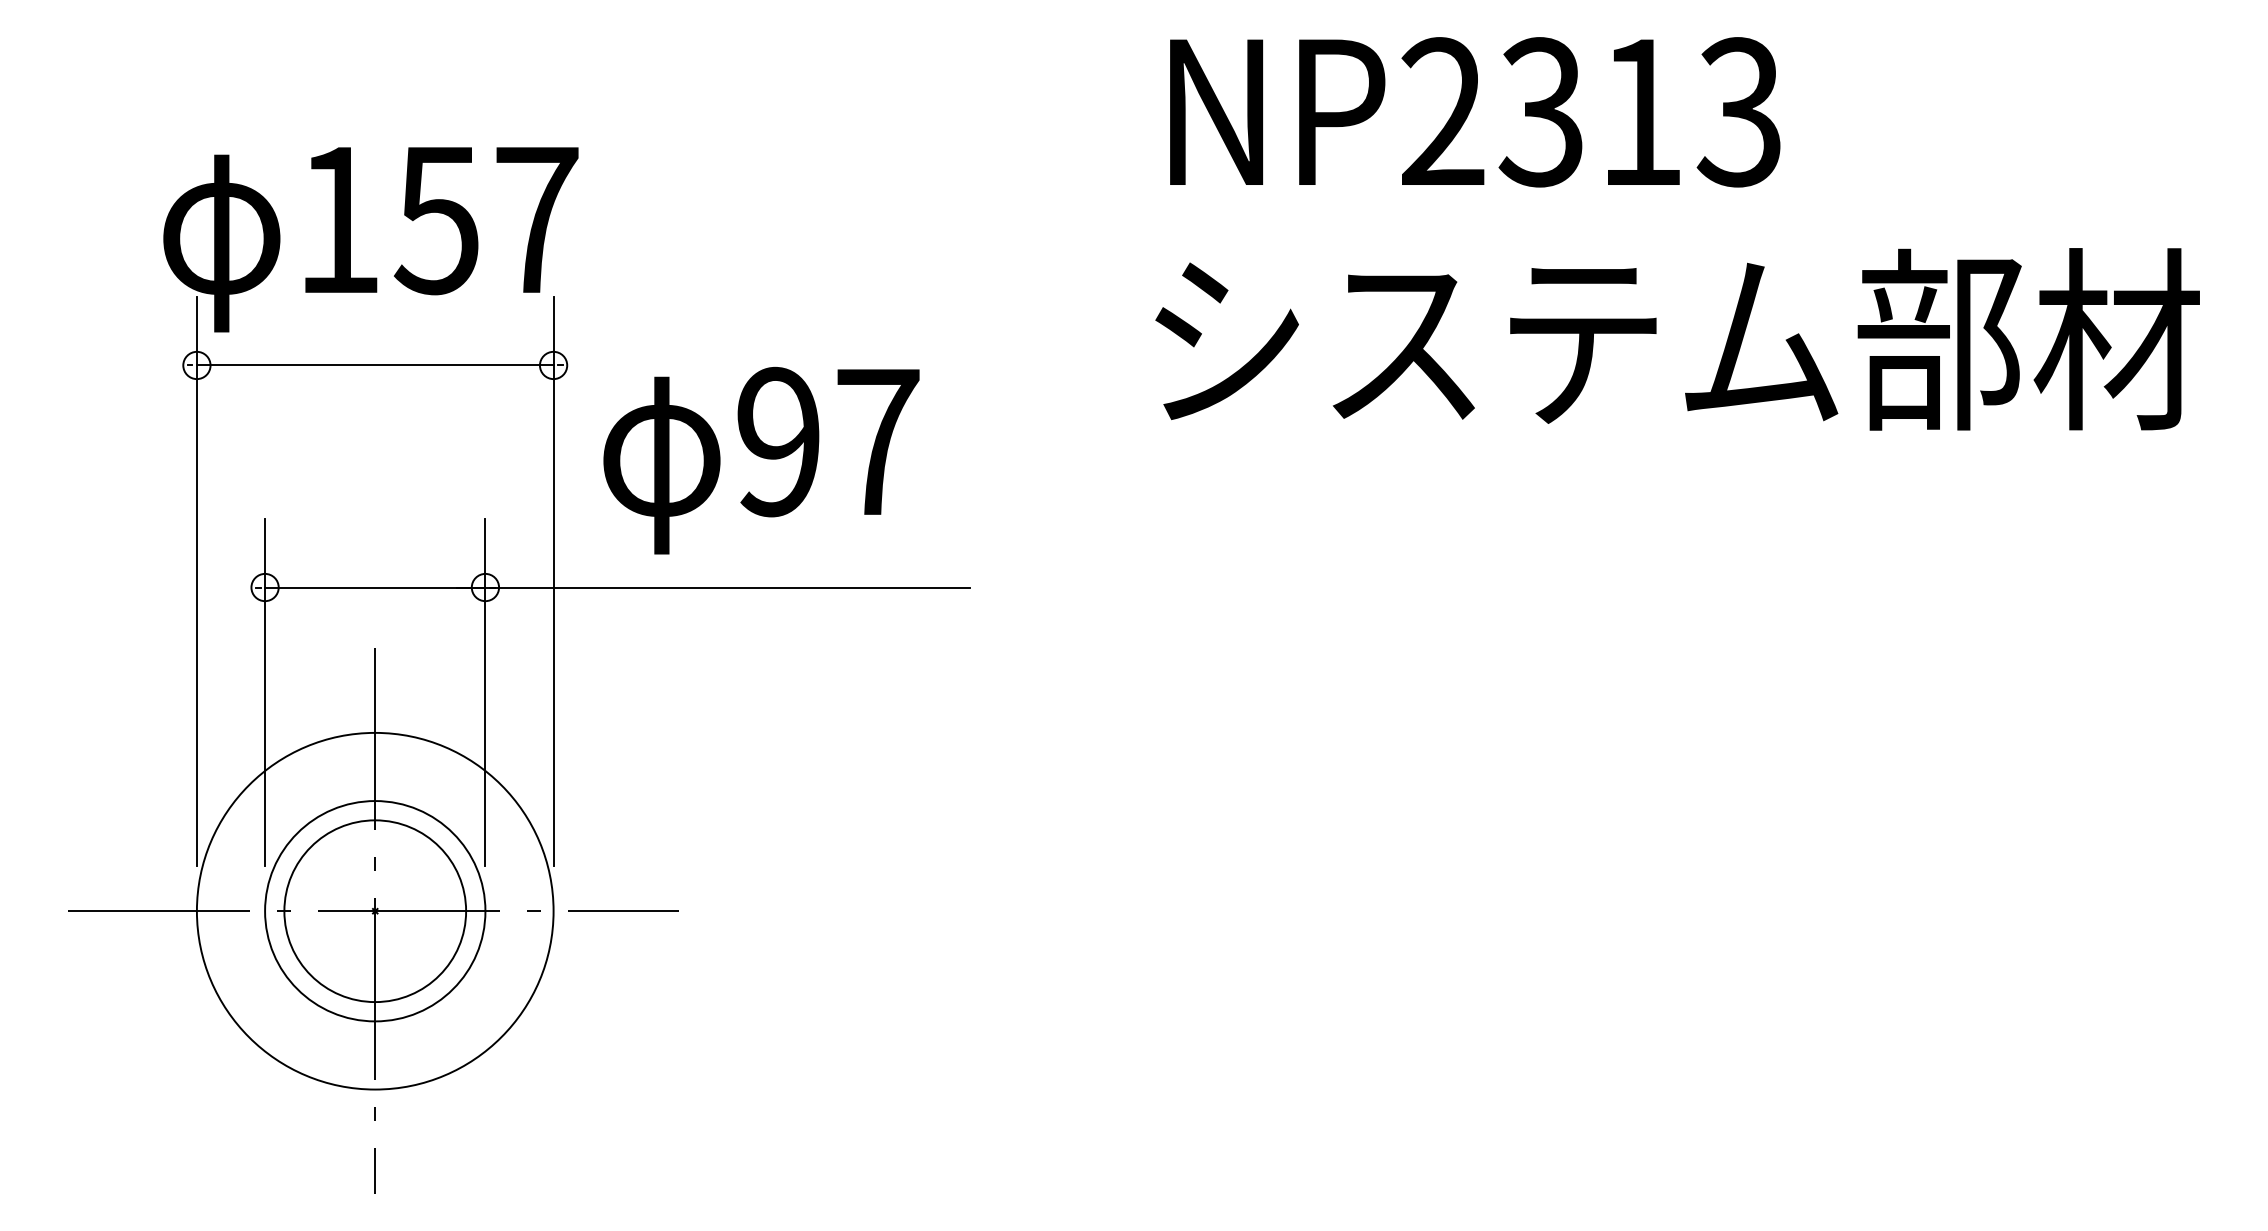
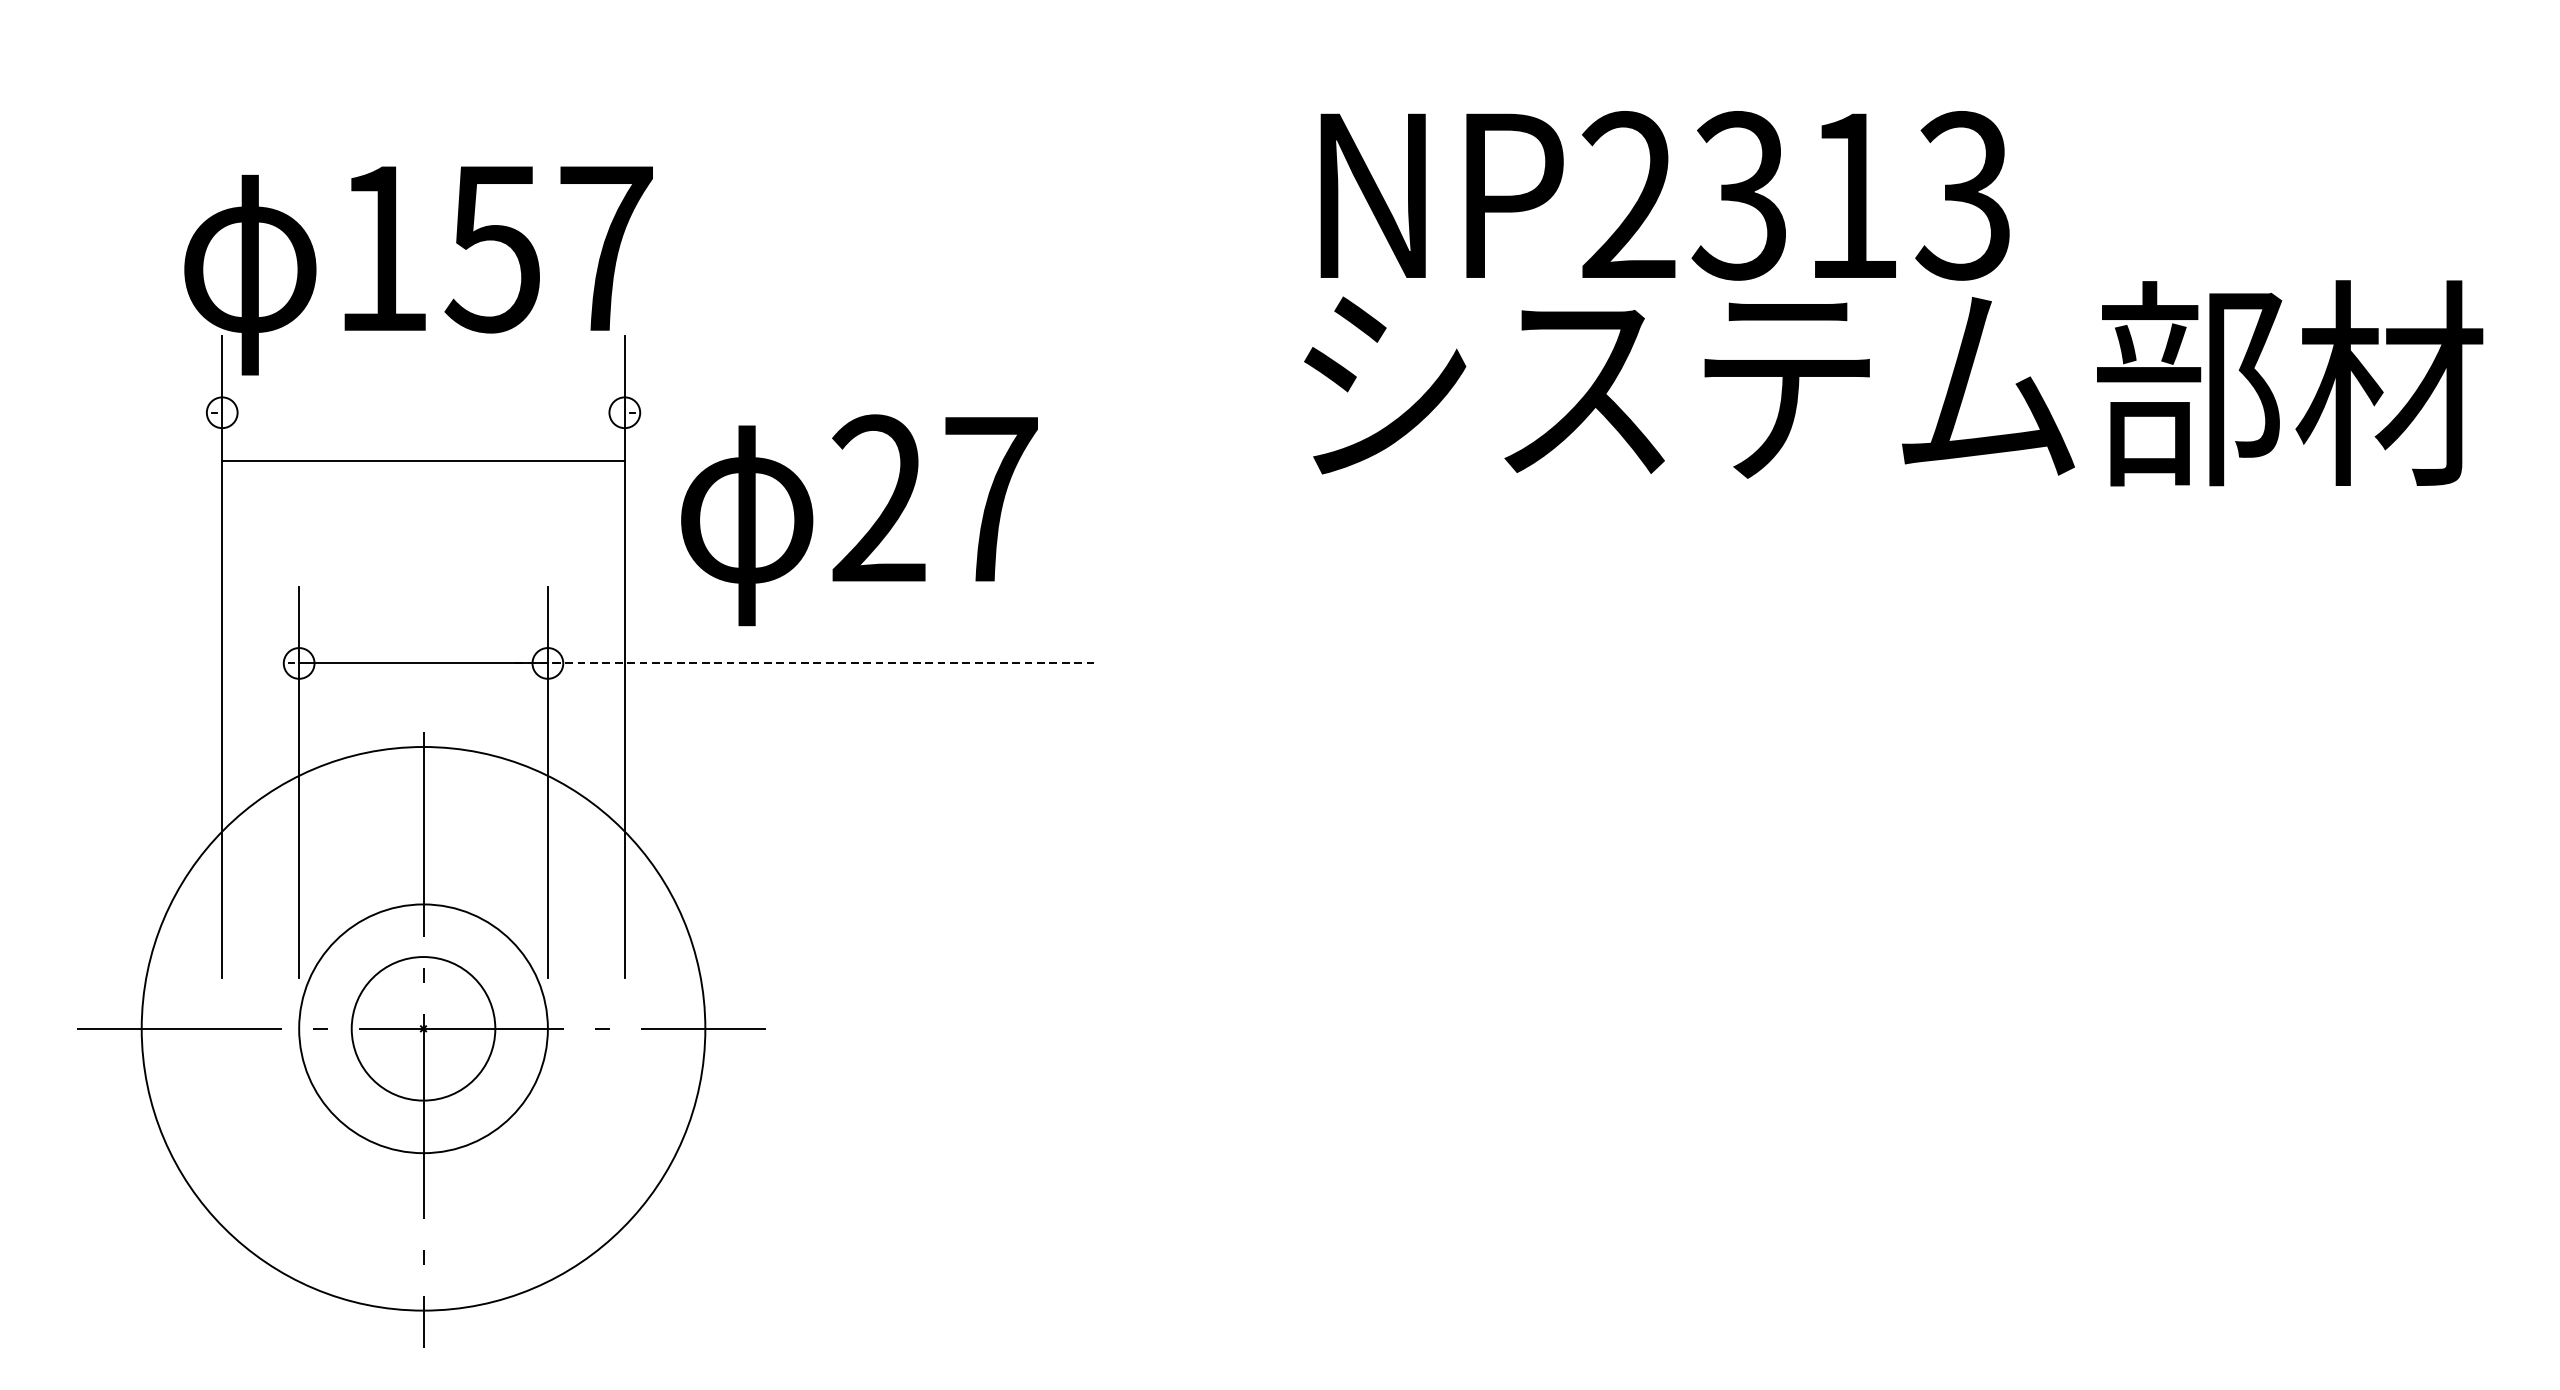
text: (1475, 112) -> (1665, 196), moved
line: (374, 365) -> (422, 461), moved
text: (778, 442) -> (878, 499), 97 -> 27
line: (713, 587) -> (805, 663), solid -> dashed
circle: (374, 910) -> (422, 1027), size x1.4
circle: (375, 911) -> (423, 1029), size x0.7

